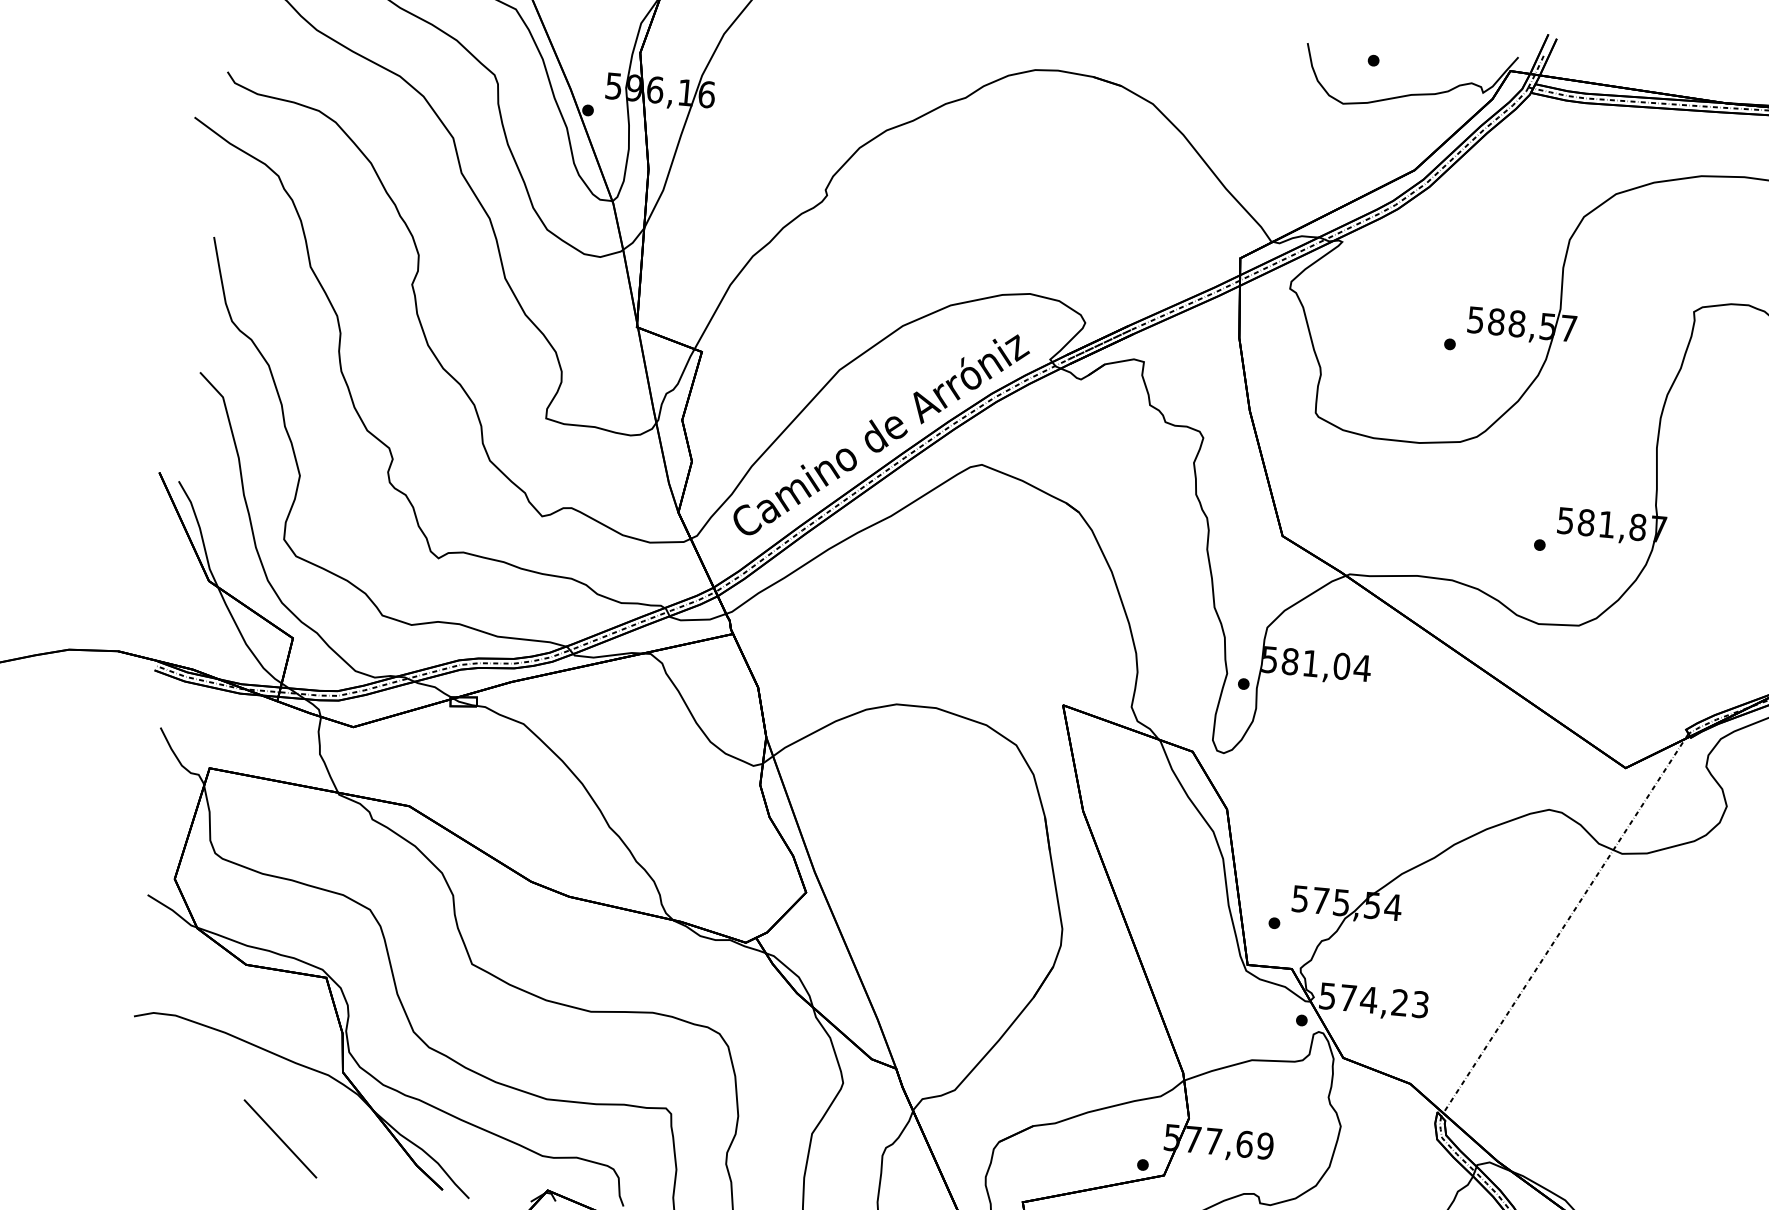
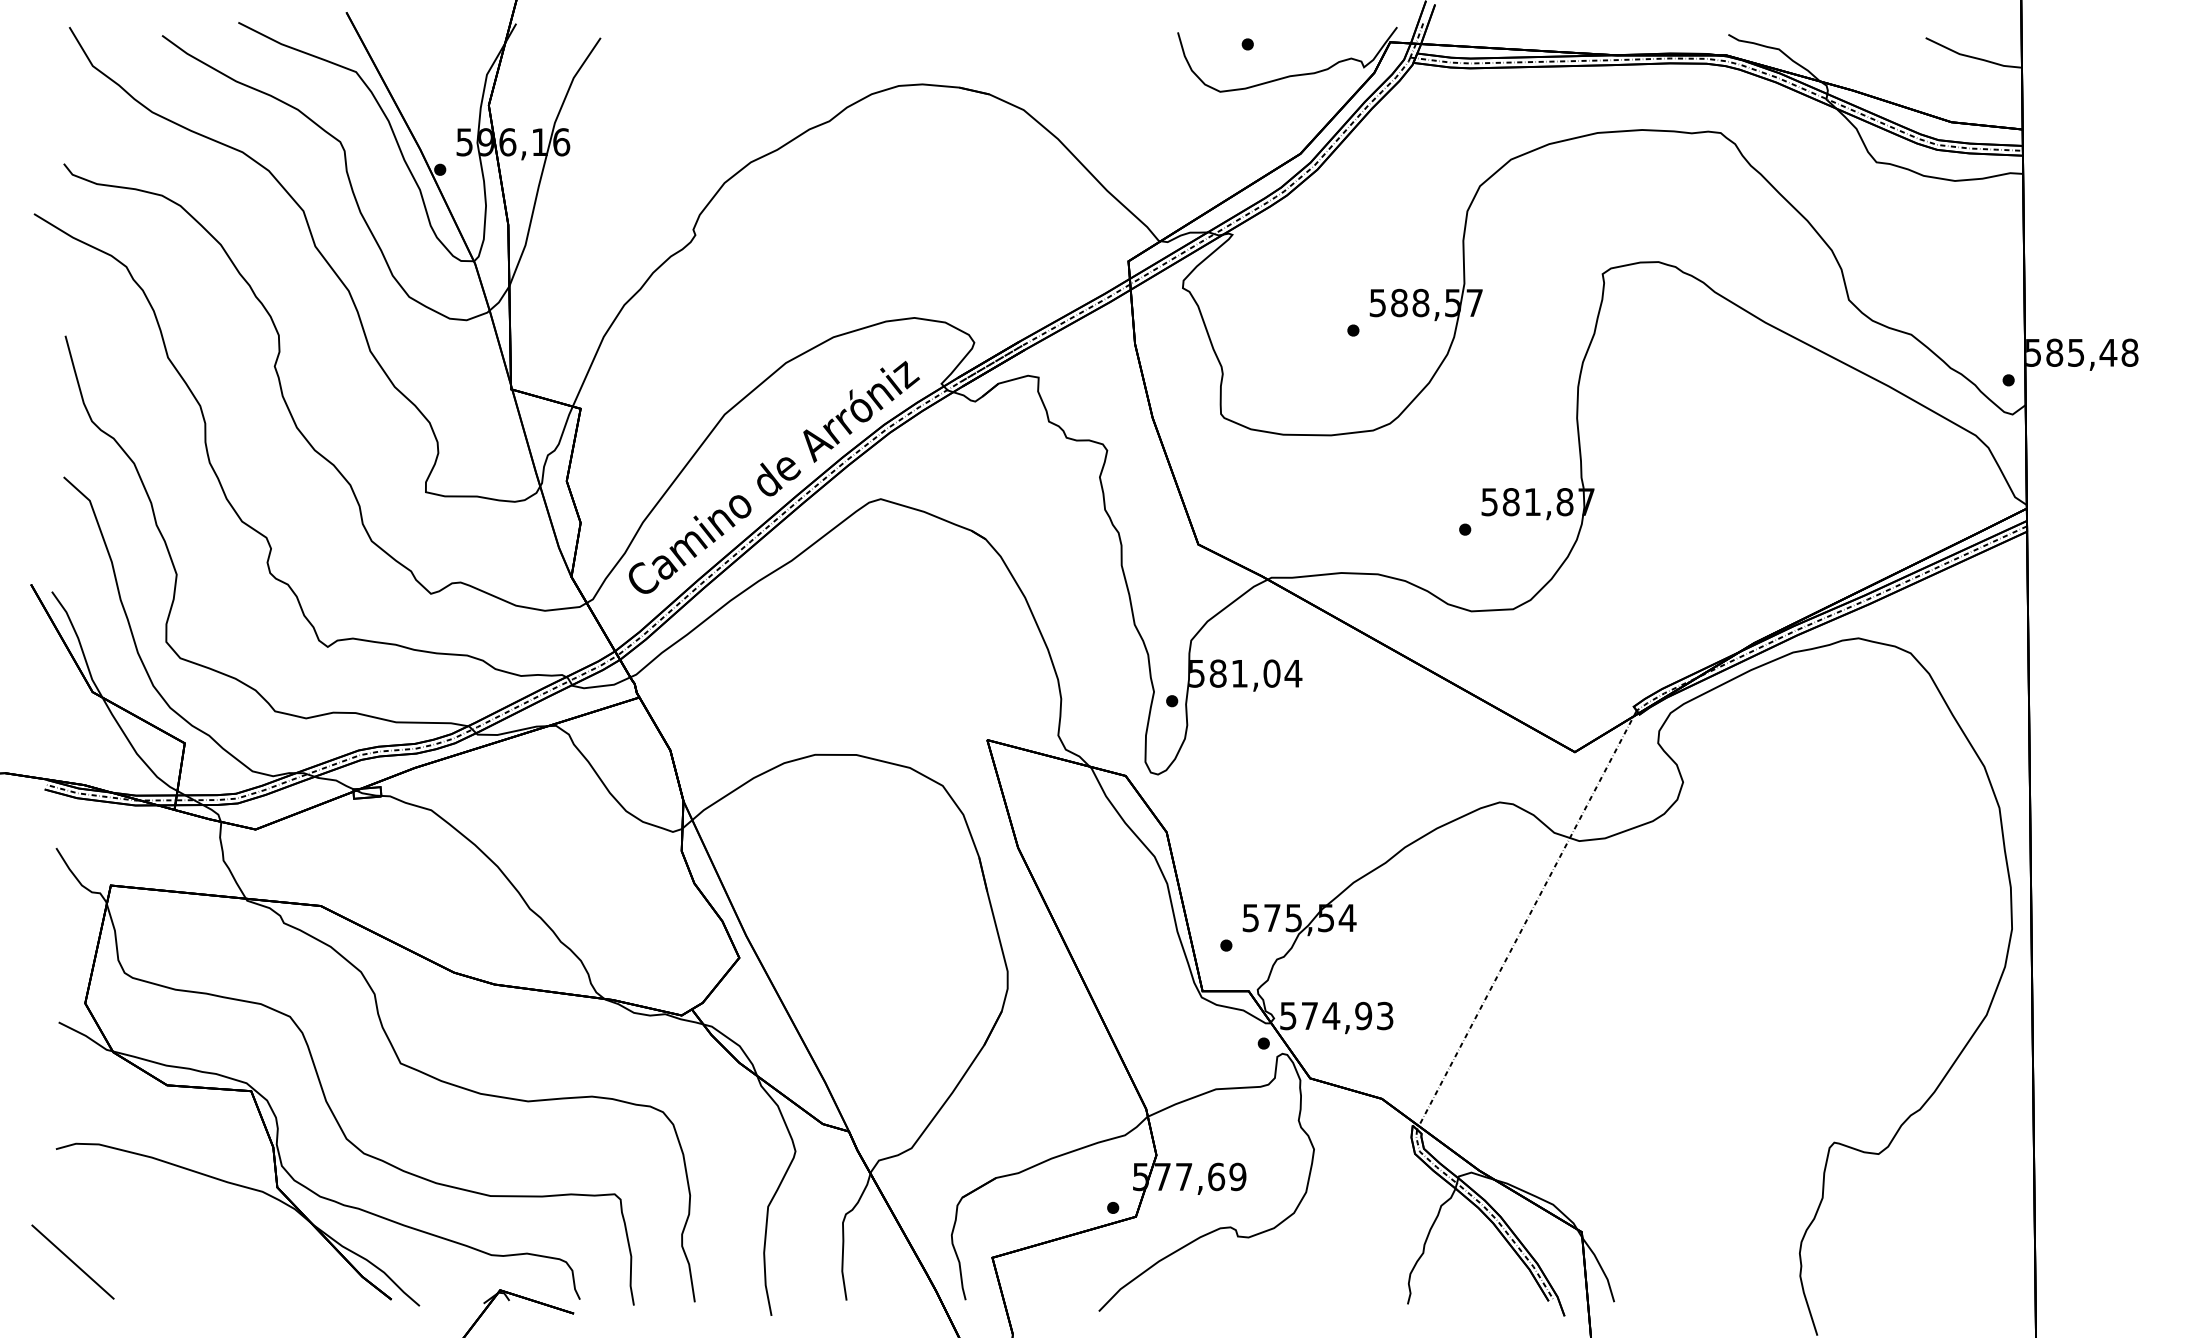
text: (1399, 1003) -> (1363, 1016), 574,23 -> 574,93
line: (280, 1138) -> (72, 1261), moved

